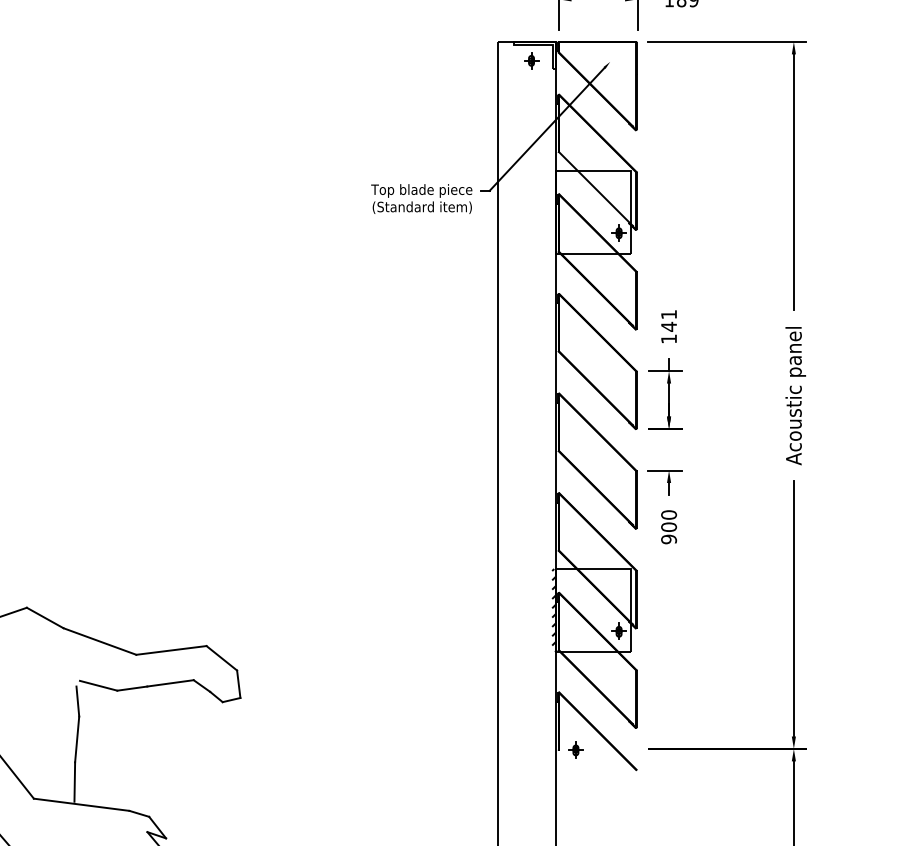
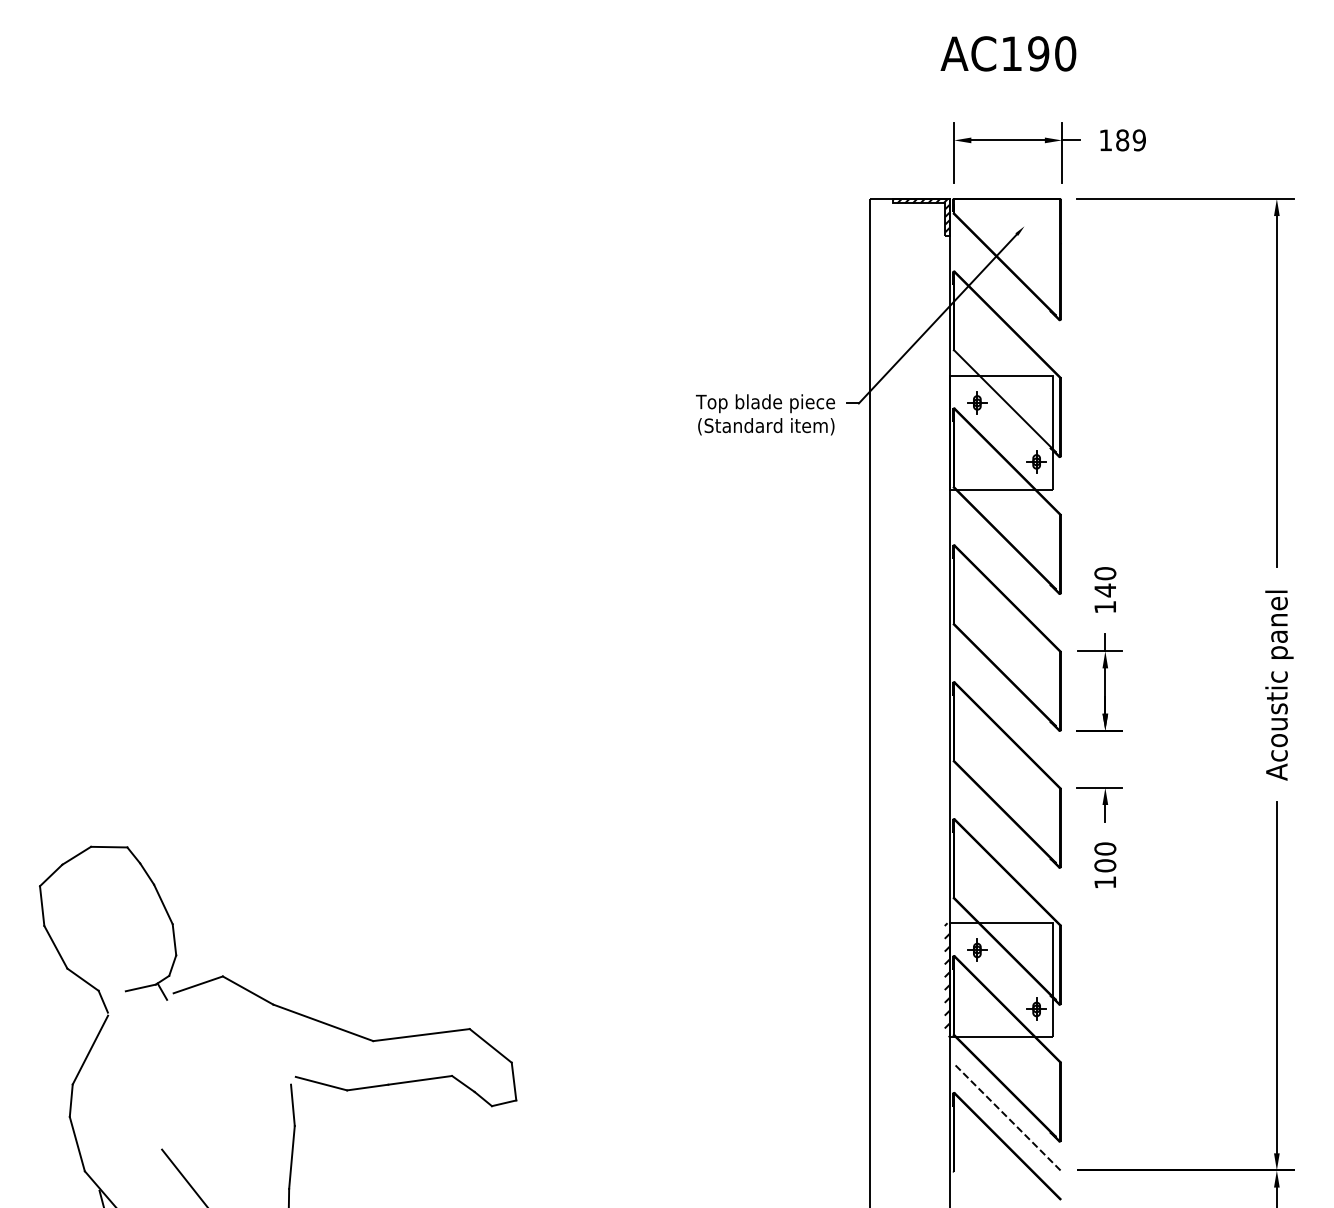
hatch: (534, 54) -> (920, 216), added
part: (531, 60) -> (977, 402), moved
text: (669, 314) -> (1105, 573), 141 -> 140
text: (669, 539) -> (1105, 882), 900 -> 100
line: (597, 710) -> (1007, 1117), added
part: (576, 749) -> (977, 949), moved

